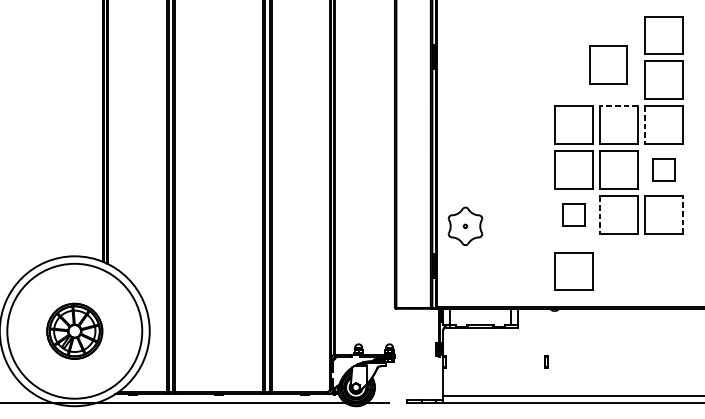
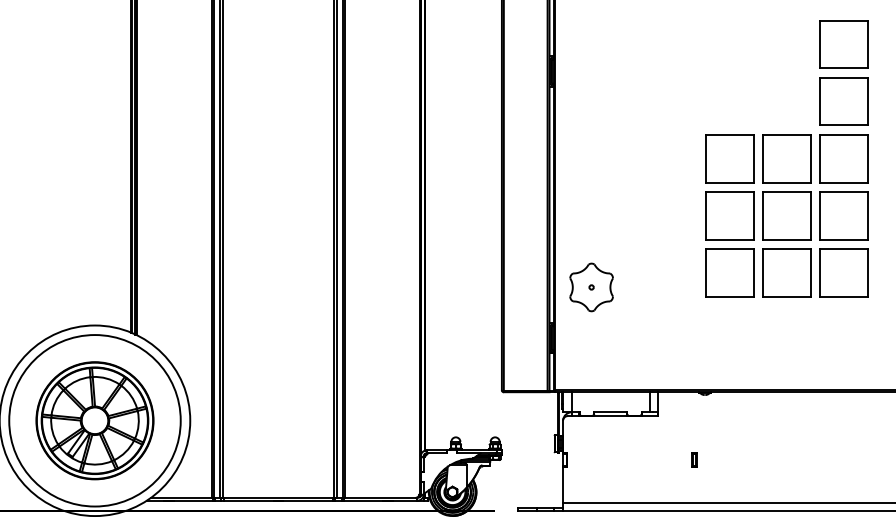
part: (607, 65) -> (772, 82), removed
line: (618, 106) -> (786, 135), dashed -> solid
line: (645, 124) -> (820, 158), dashed -> solid
part: (663, 169) -> (843, 215), size x1.67
part: (573, 214) -> (729, 272), size x1.67
line: (600, 215) -> (763, 273), dashed -> solid
line: (682, 215) -> (867, 273), dashed -> solid
part: (573, 271) -> (729, 344), removed
part: (74, 331) -> (94, 420), size x1.67

